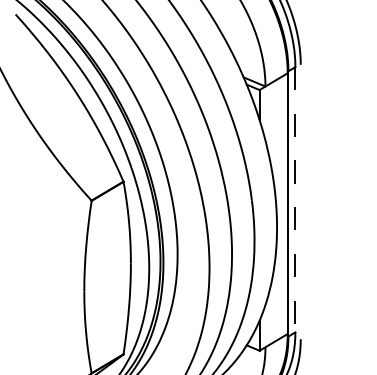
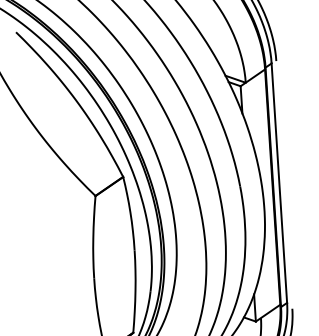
line: (295, 199) -> (279, 182), dashed -> solid

